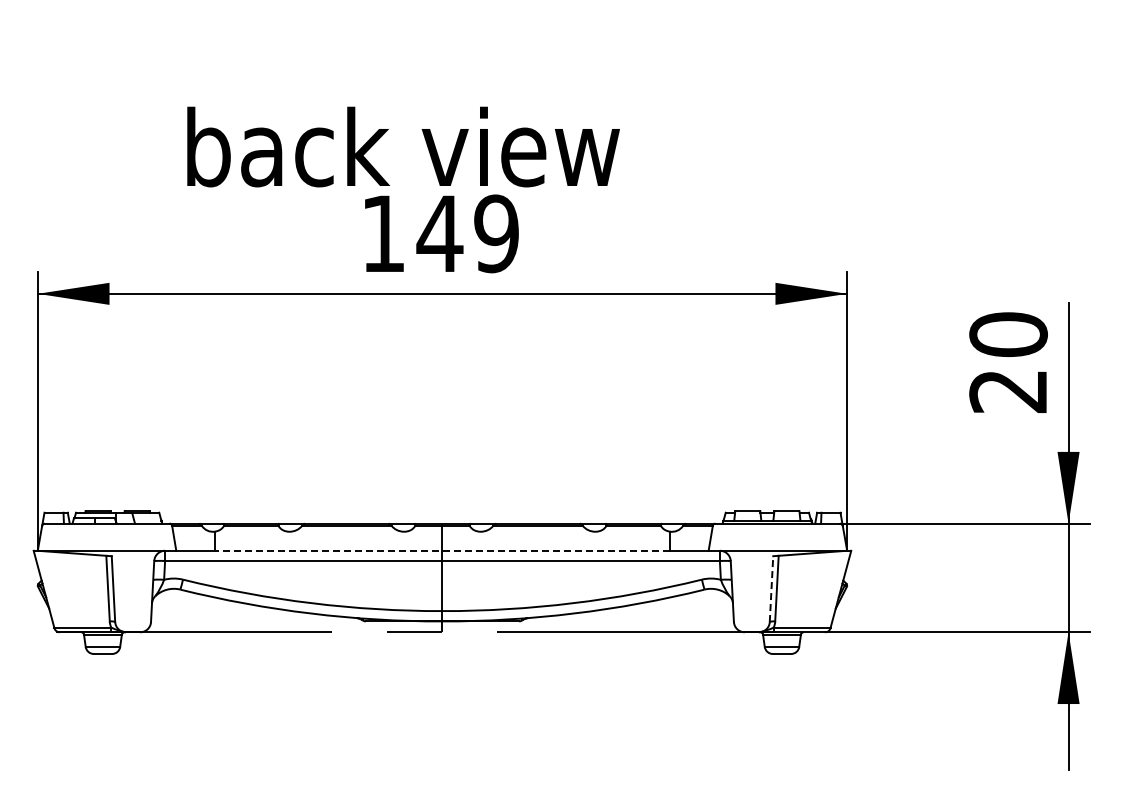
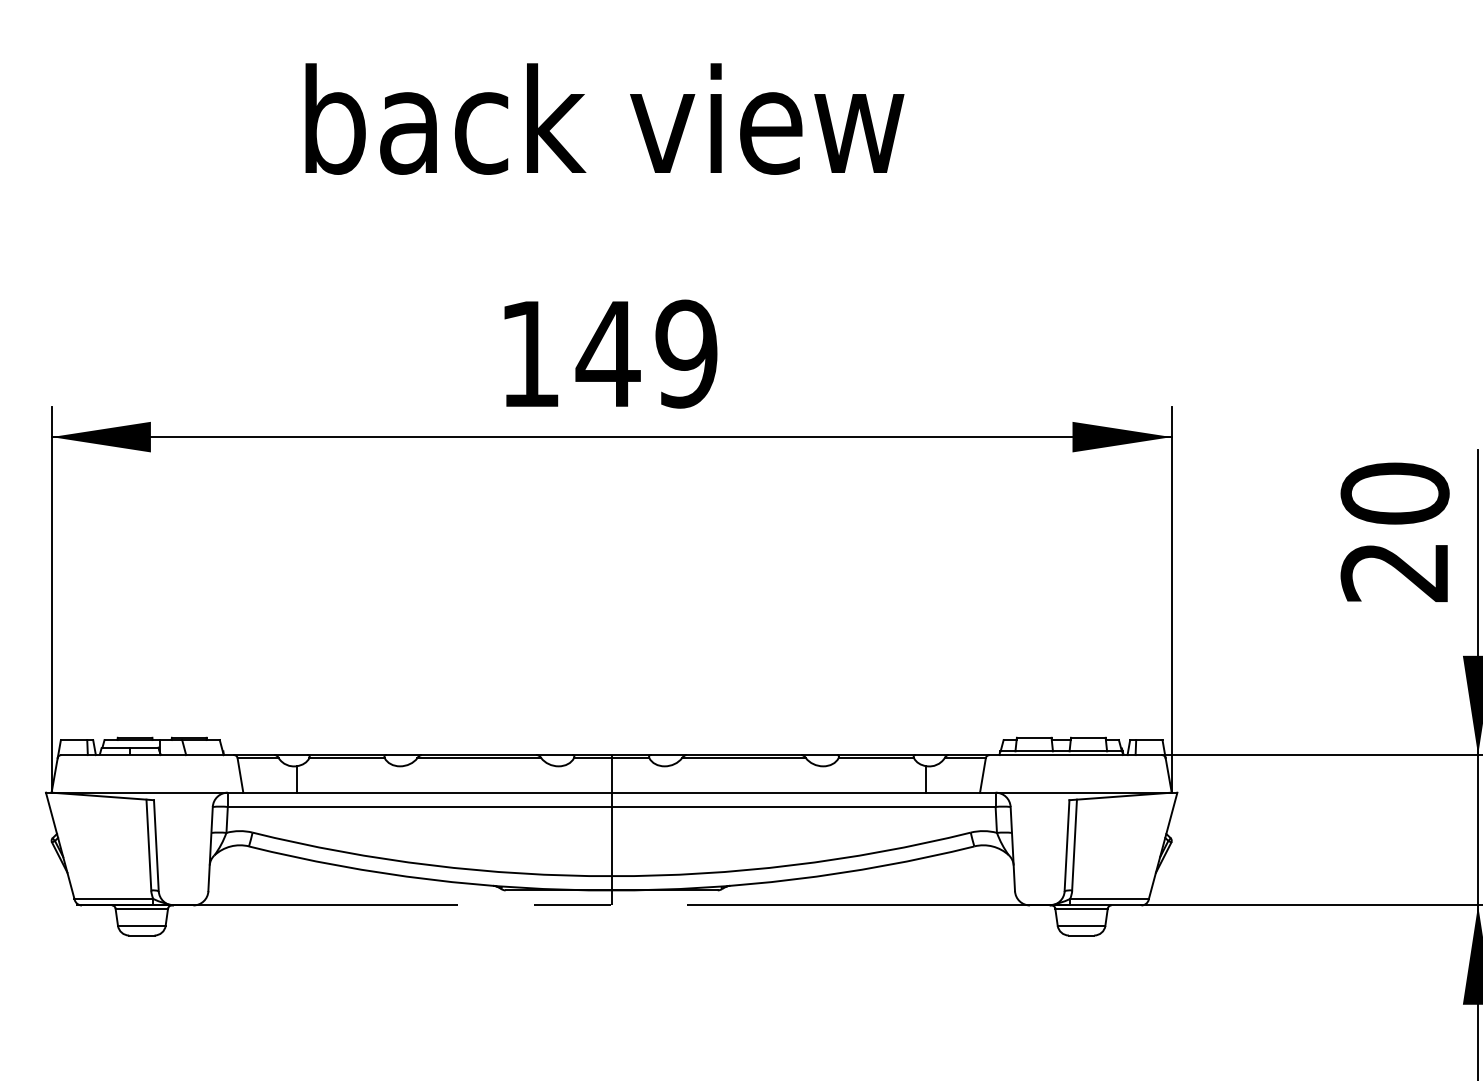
text: (403, 146) -> (604, 118), moved
line: (441, 550) -> (610, 792), dashed -> solid
line: (771, 589) -> (1067, 846), dashed -> solid

